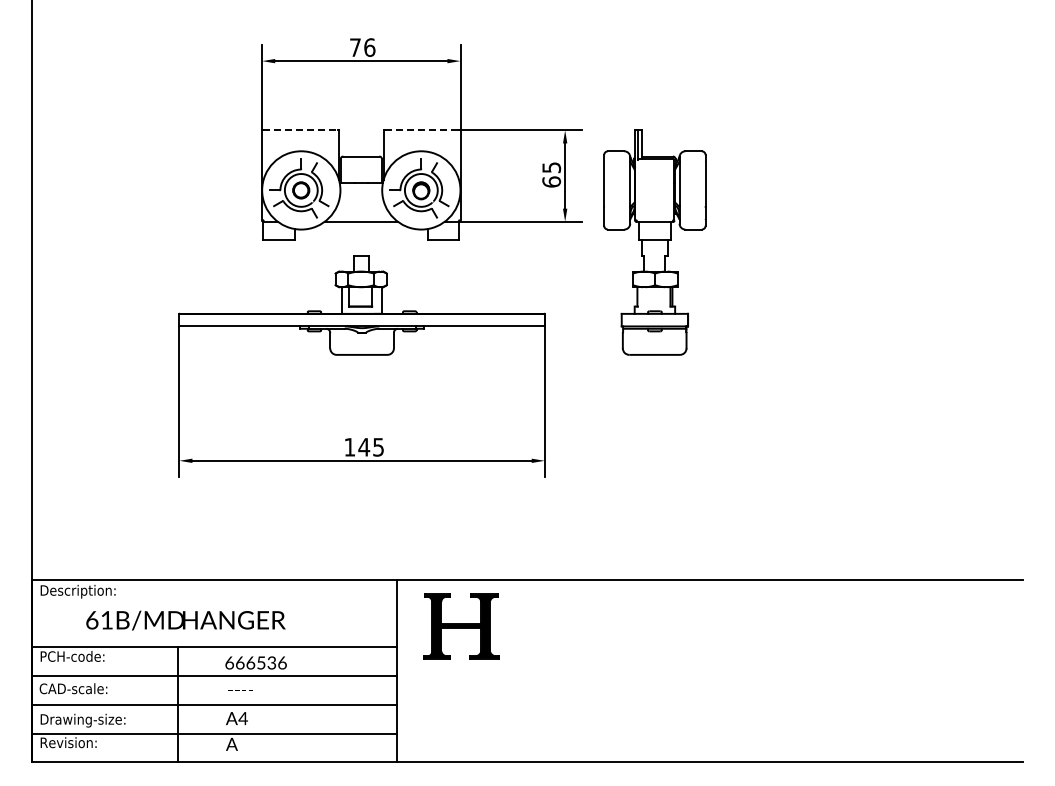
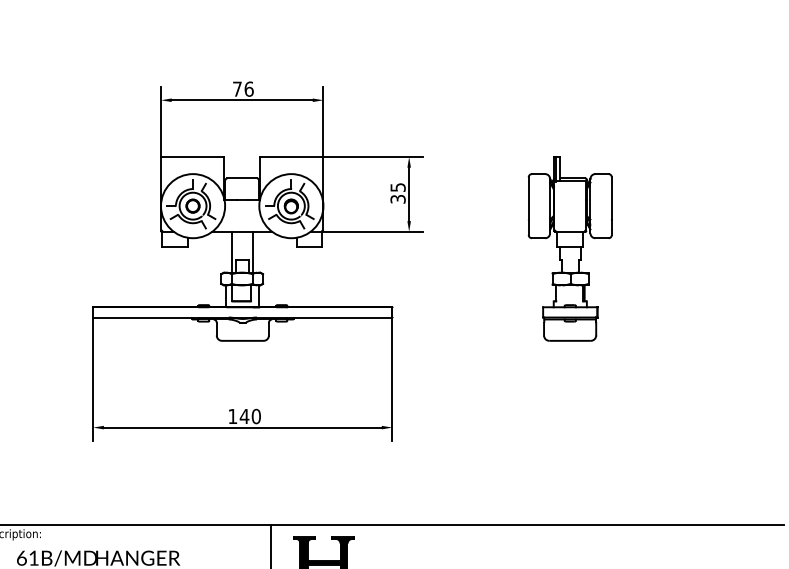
line: (301, 130) -> (193, 157), dashed -> solid
line: (422, 130) -> (292, 157), dashed -> solid
text: (551, 181) -> (397, 198), 65 -> 35
part: (654, 242) -> (569, 248), moved
line: (348, 246) -> (231, 252), added
line: (374, 246) -> (253, 252), added
text: (378, 446) -> (256, 415), 145 -> 140

